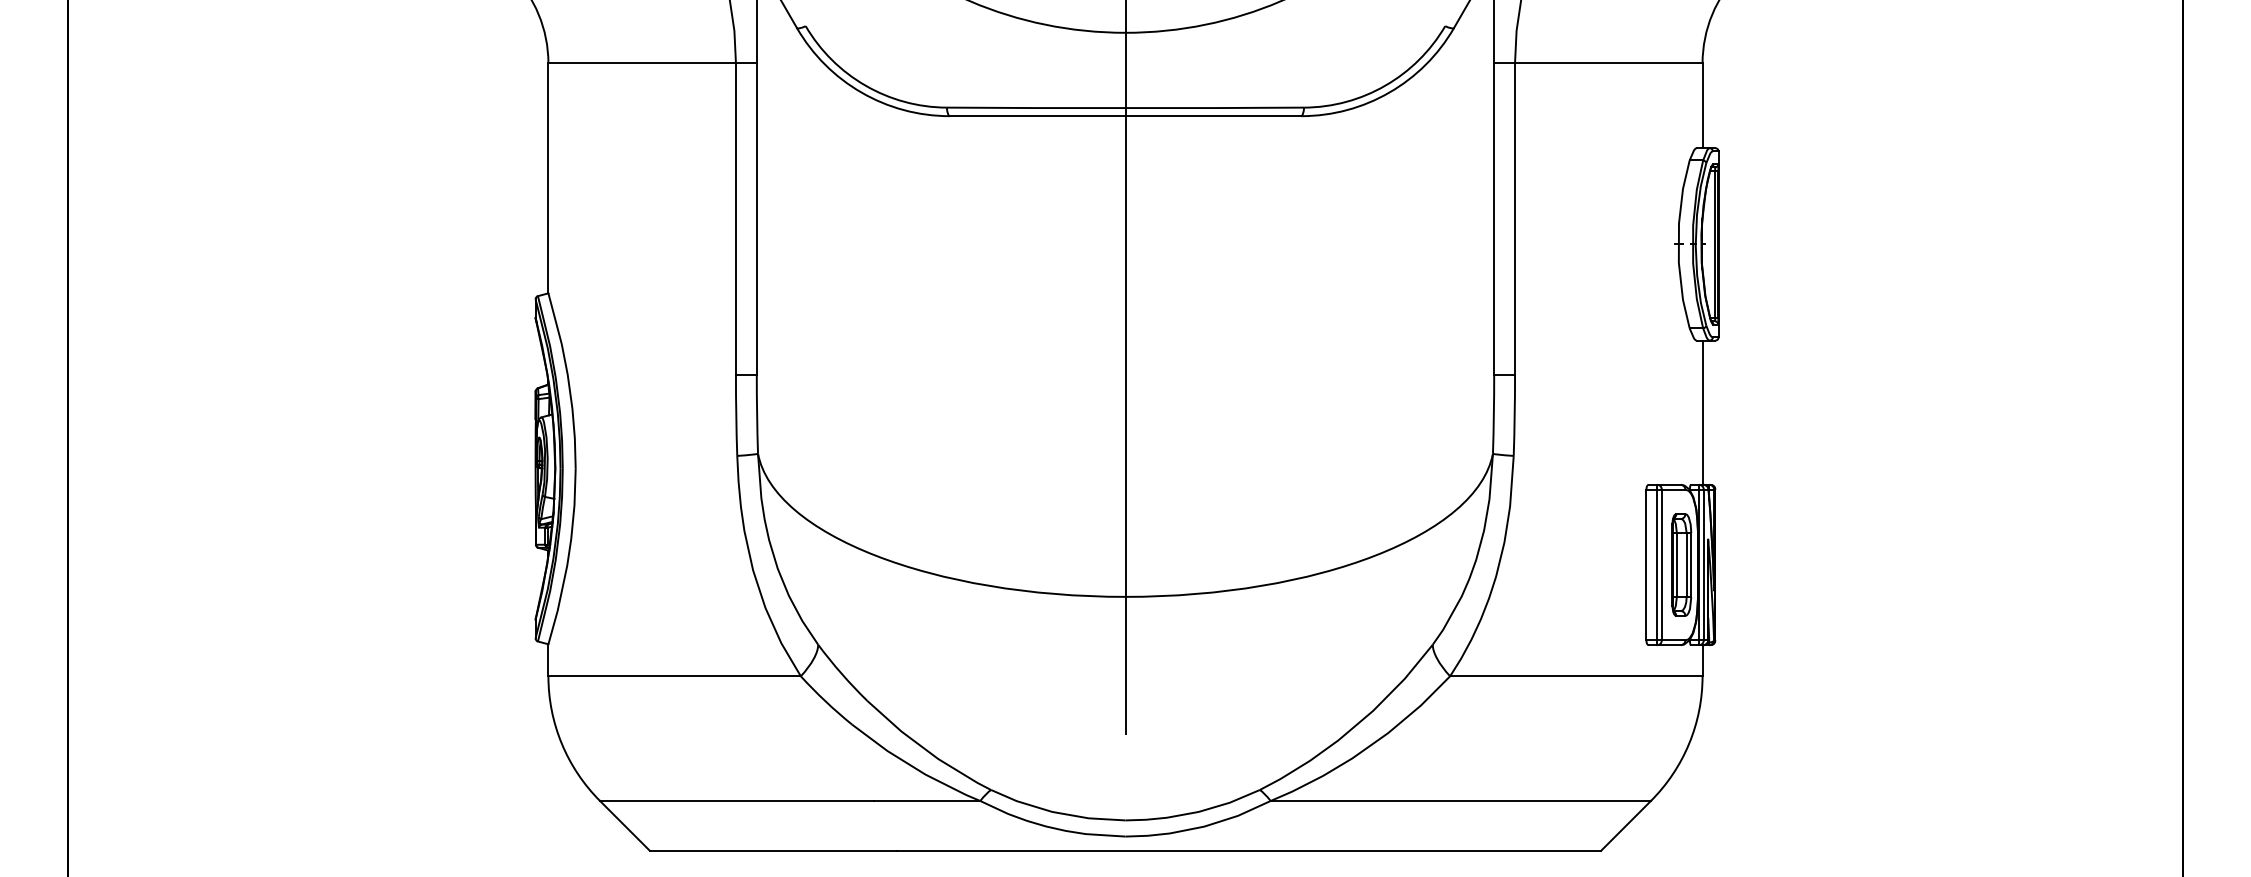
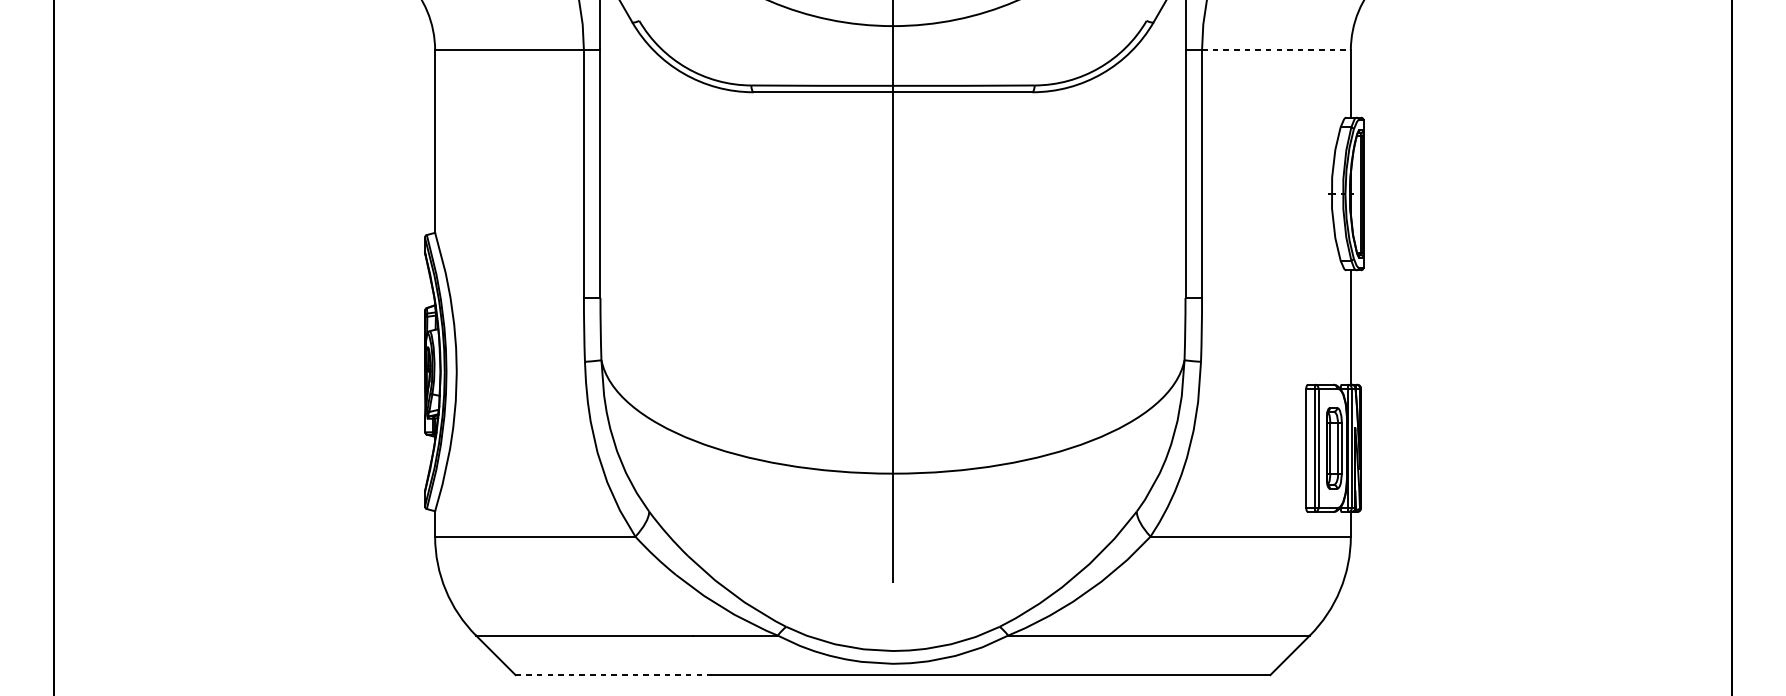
line: (1608, 63) -> (1276, 50), solid -> dashed
line: (773, 850) -> (613, 674), solid -> dashed

